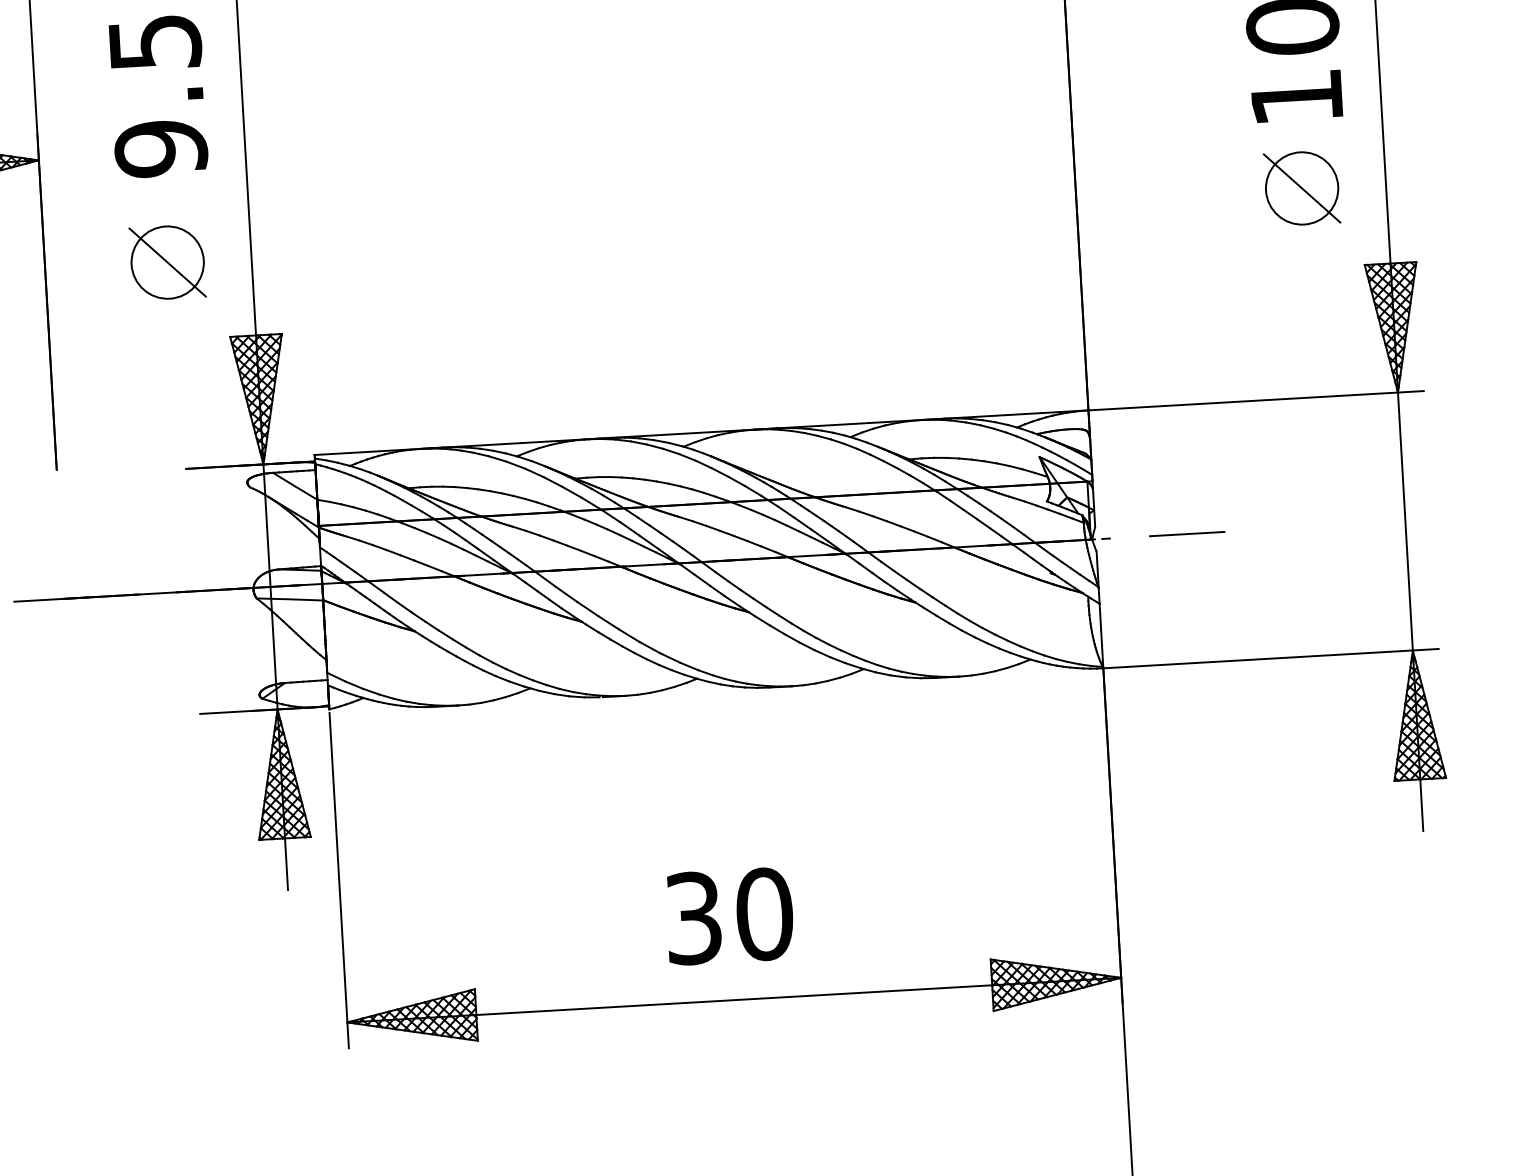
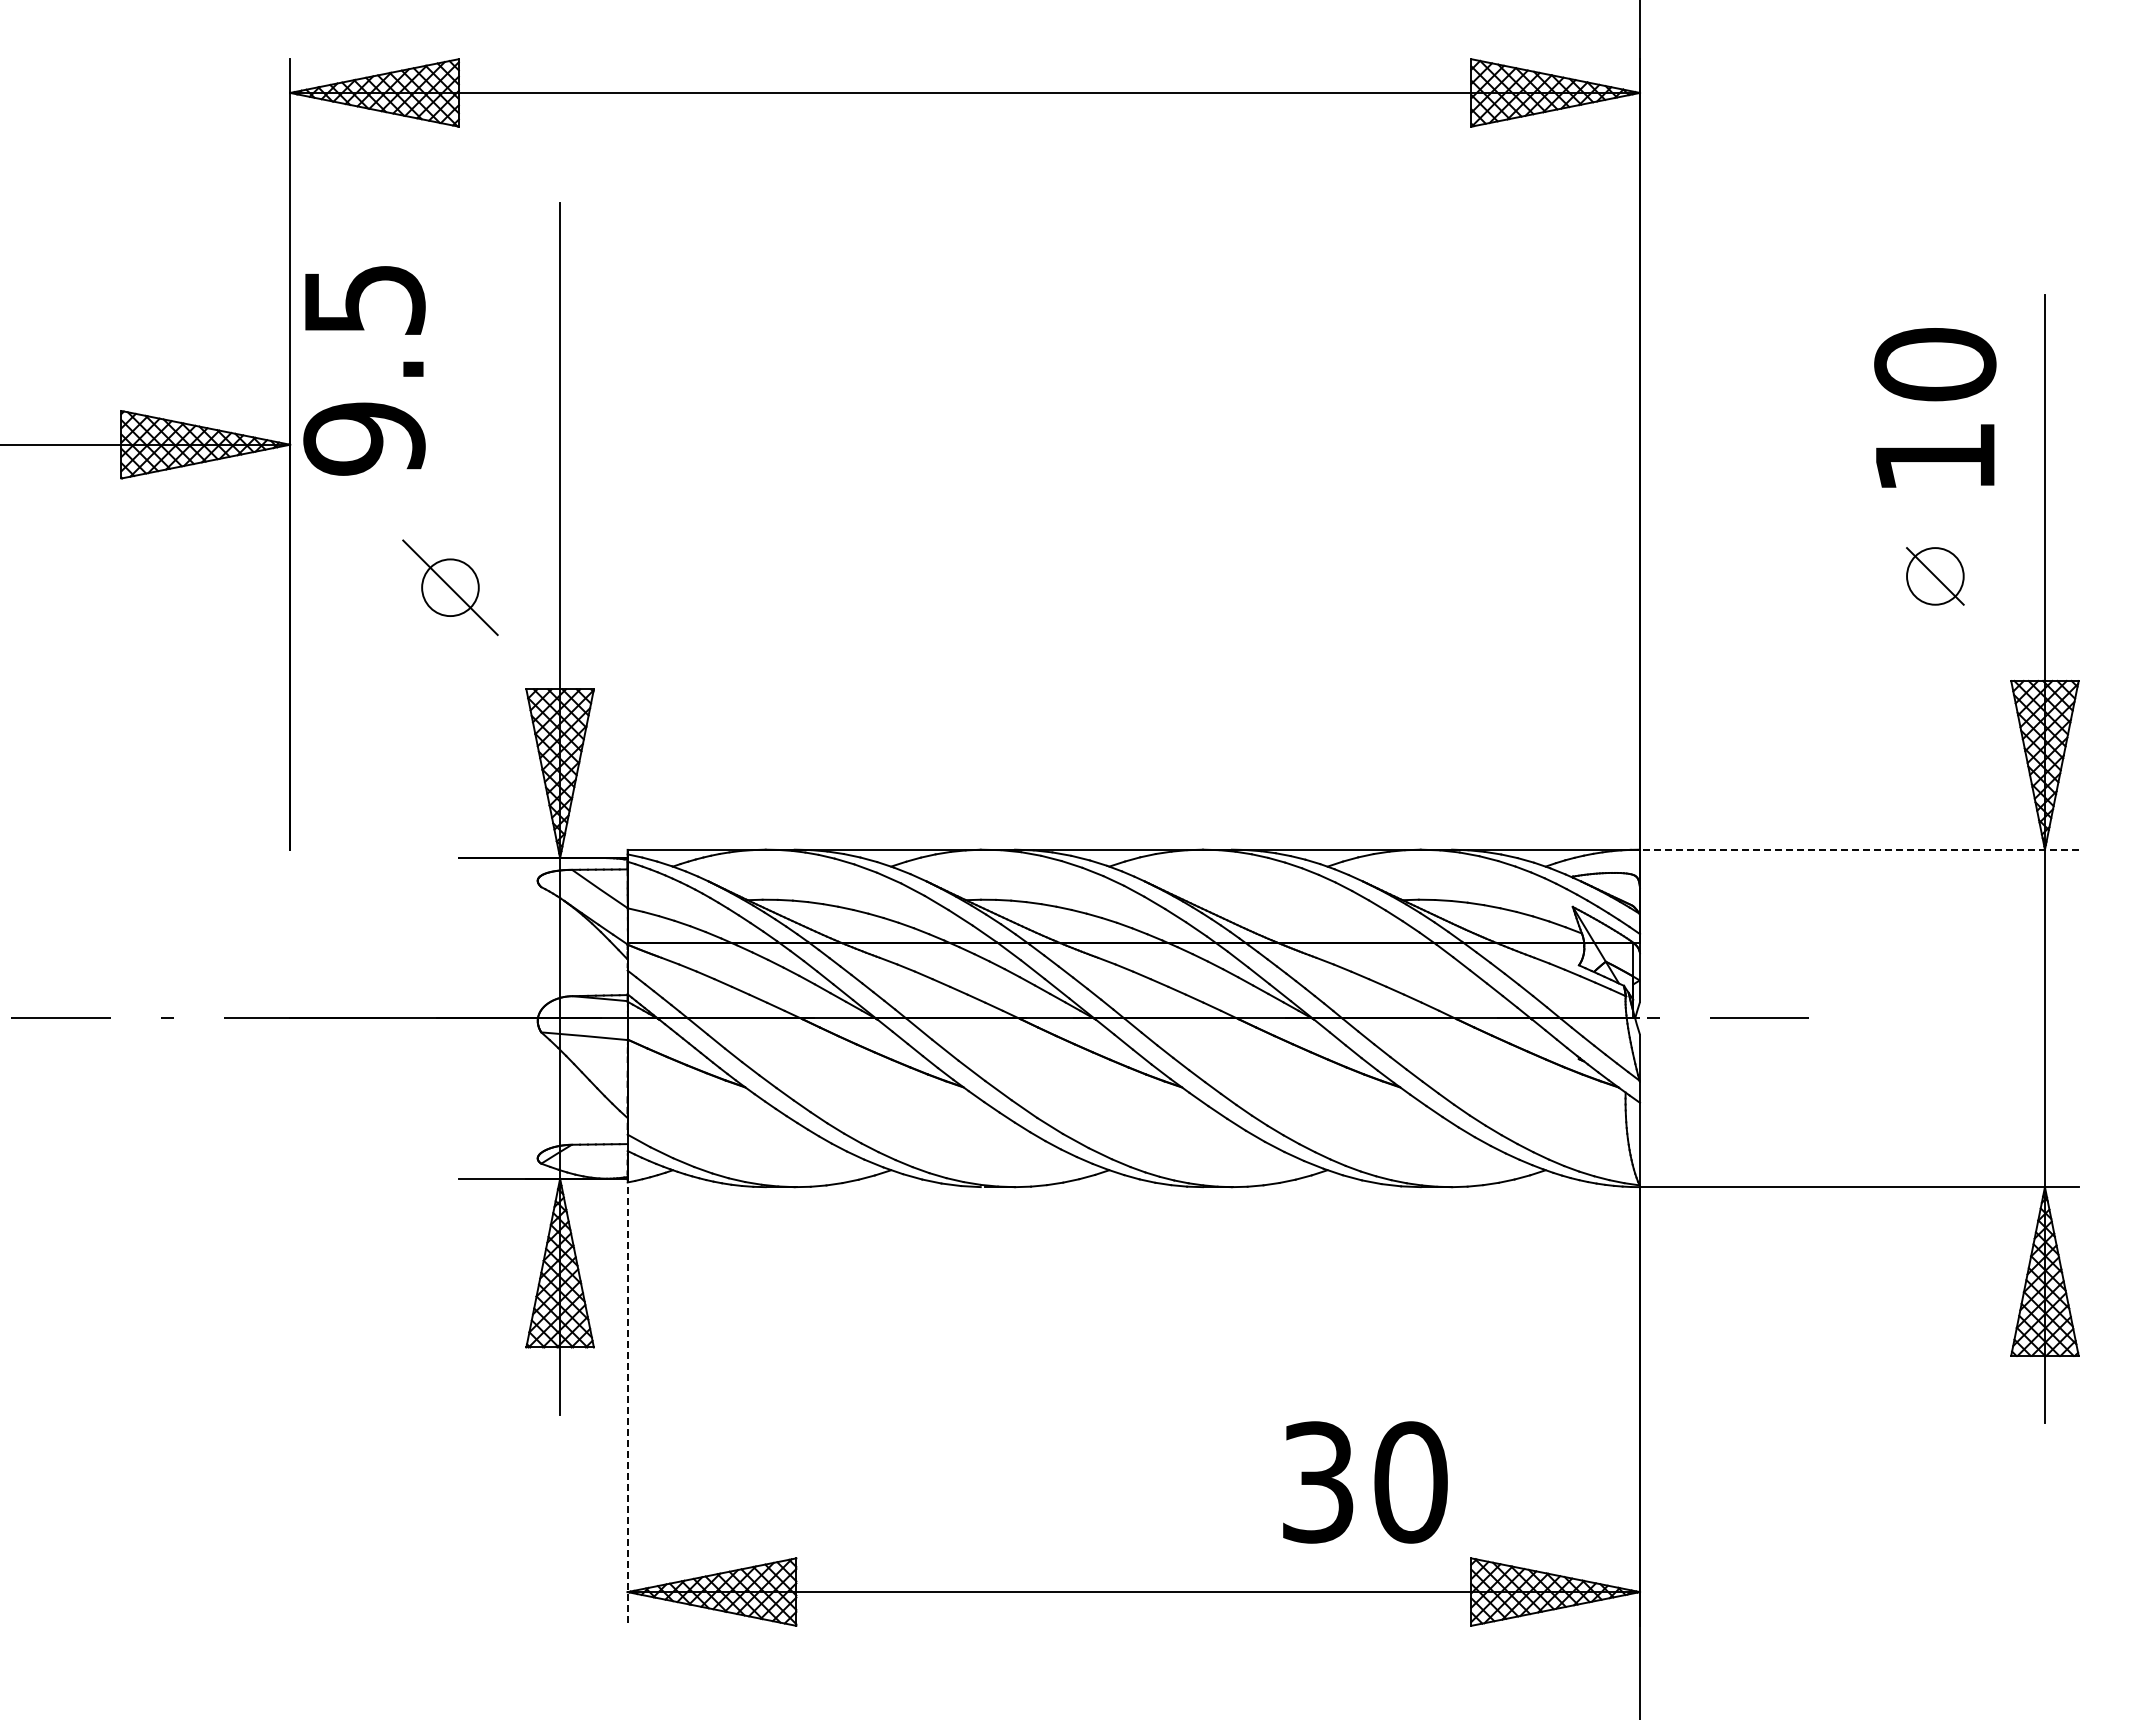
text: (158, 96) -> (364, 370), moved
part: (1302, 188) -> (1935, 576), size x0.6
circle: (167, 262) -> (450, 587), size x0.6
line: (1255, 400) -> (1858, 849), solid -> dashed
line: (339, 881) -> (627, 1407), solid -> dashed
text: (729, 916) -> (1365, 1482), moved

